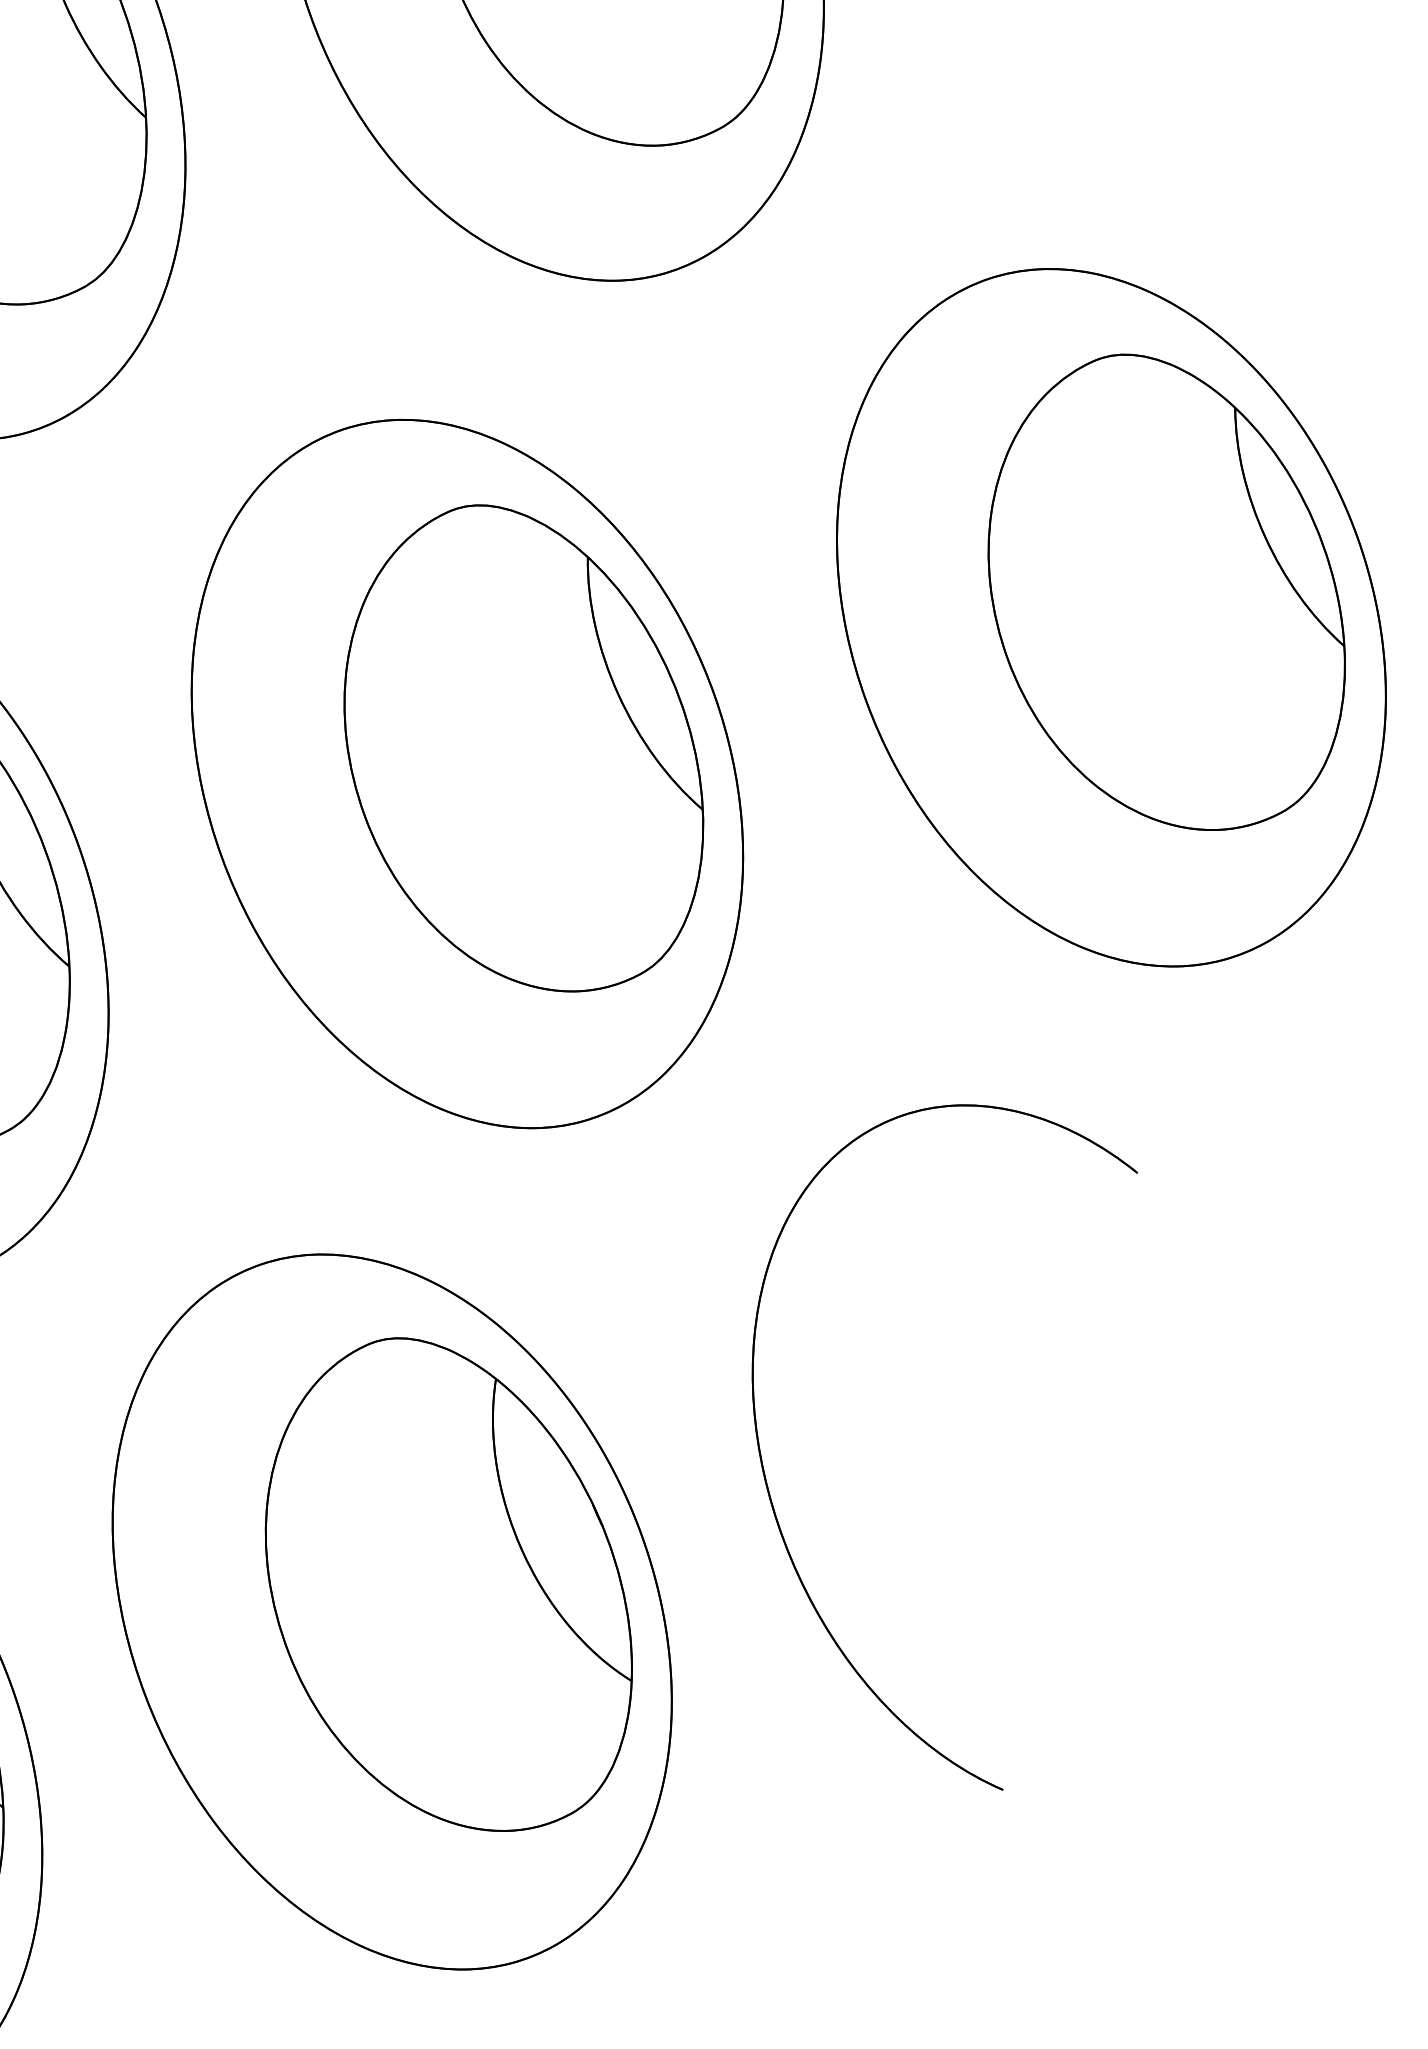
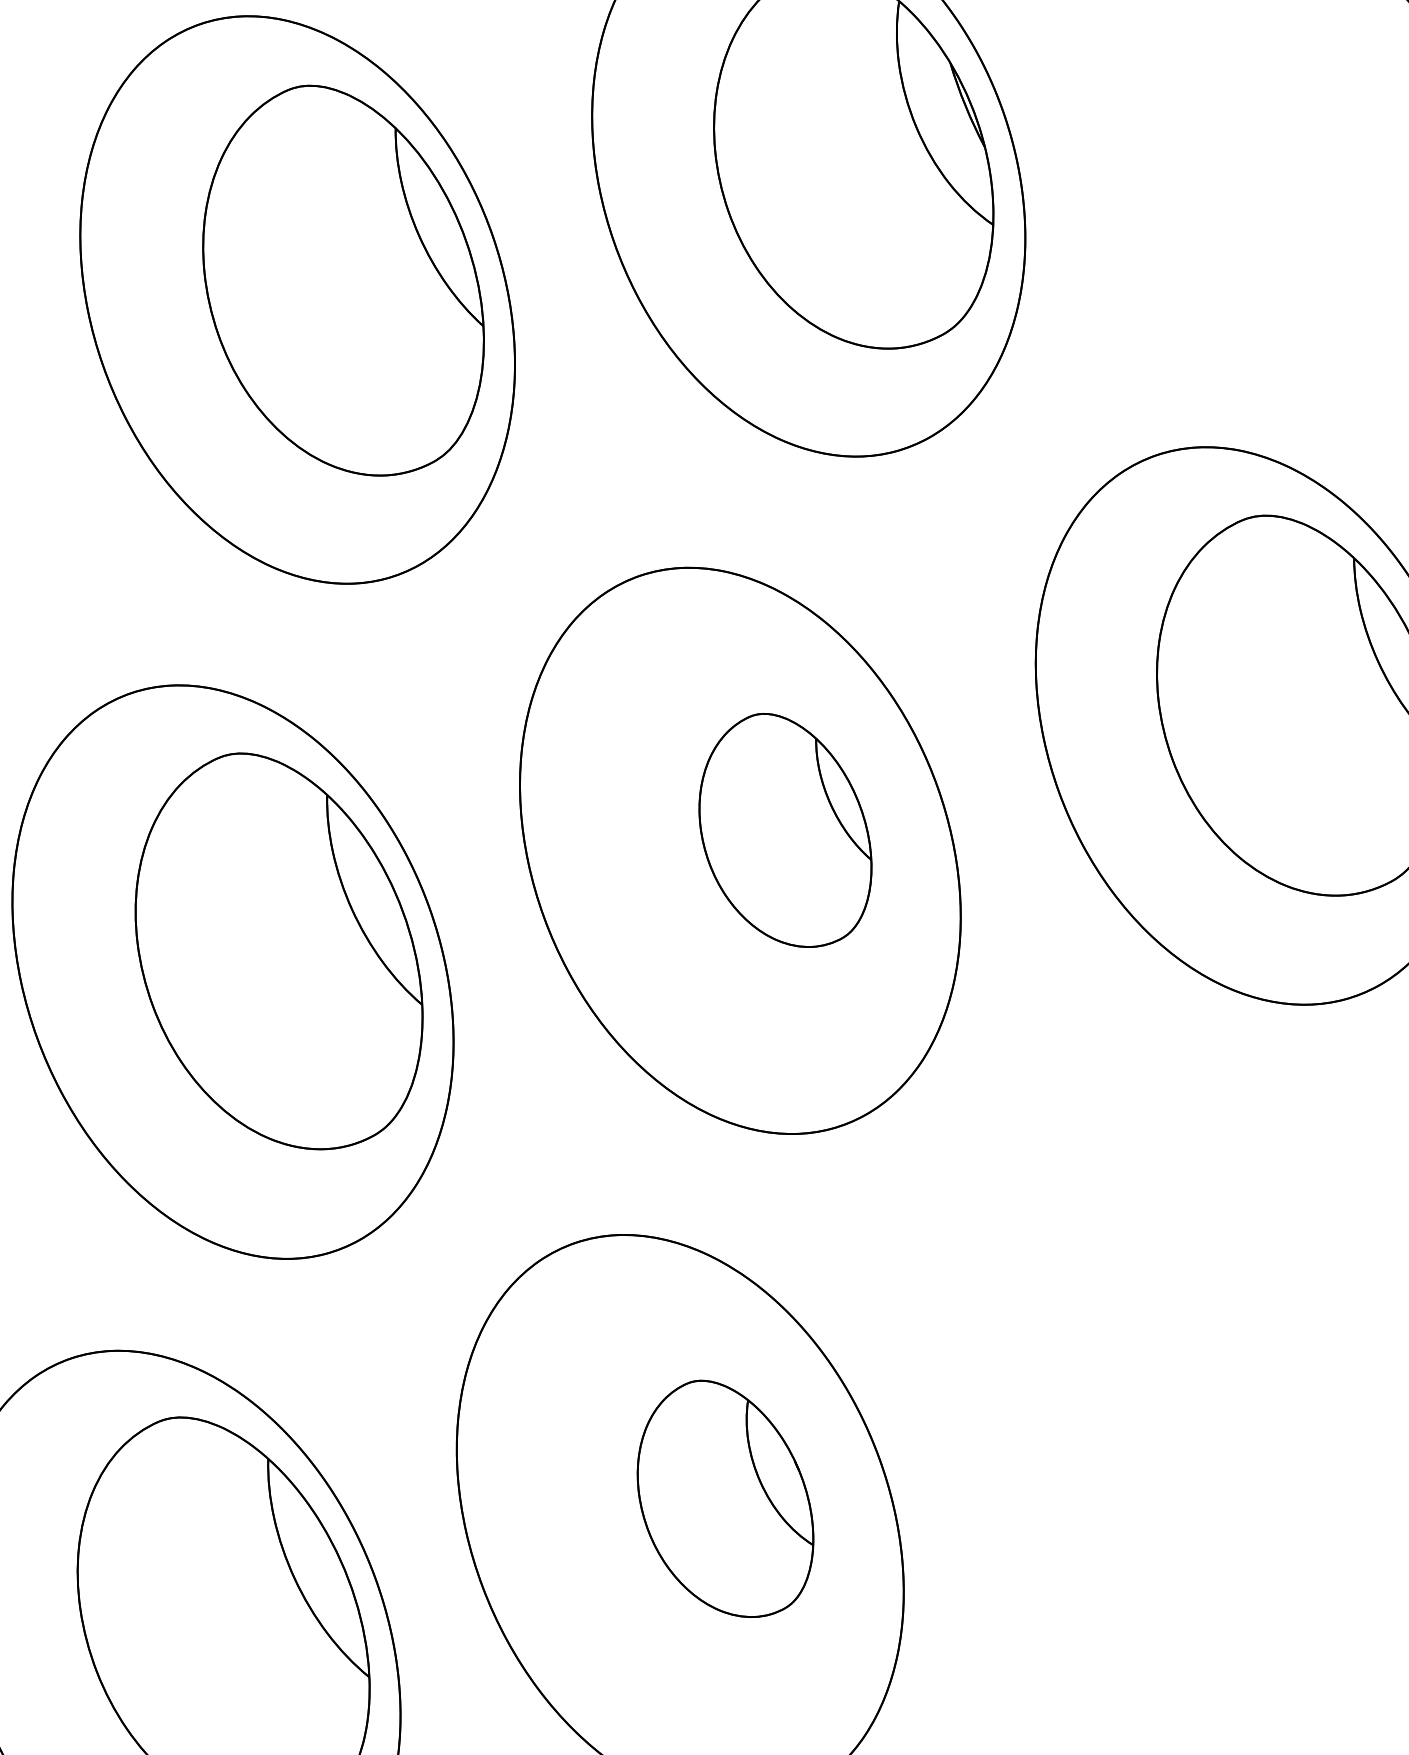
part: (523, 748) -> (785, 830), size x0.6
part: (769, 1487) -> (981, 1421), removed
part: (448, 1584) -> (725, 1498), size x0.6

